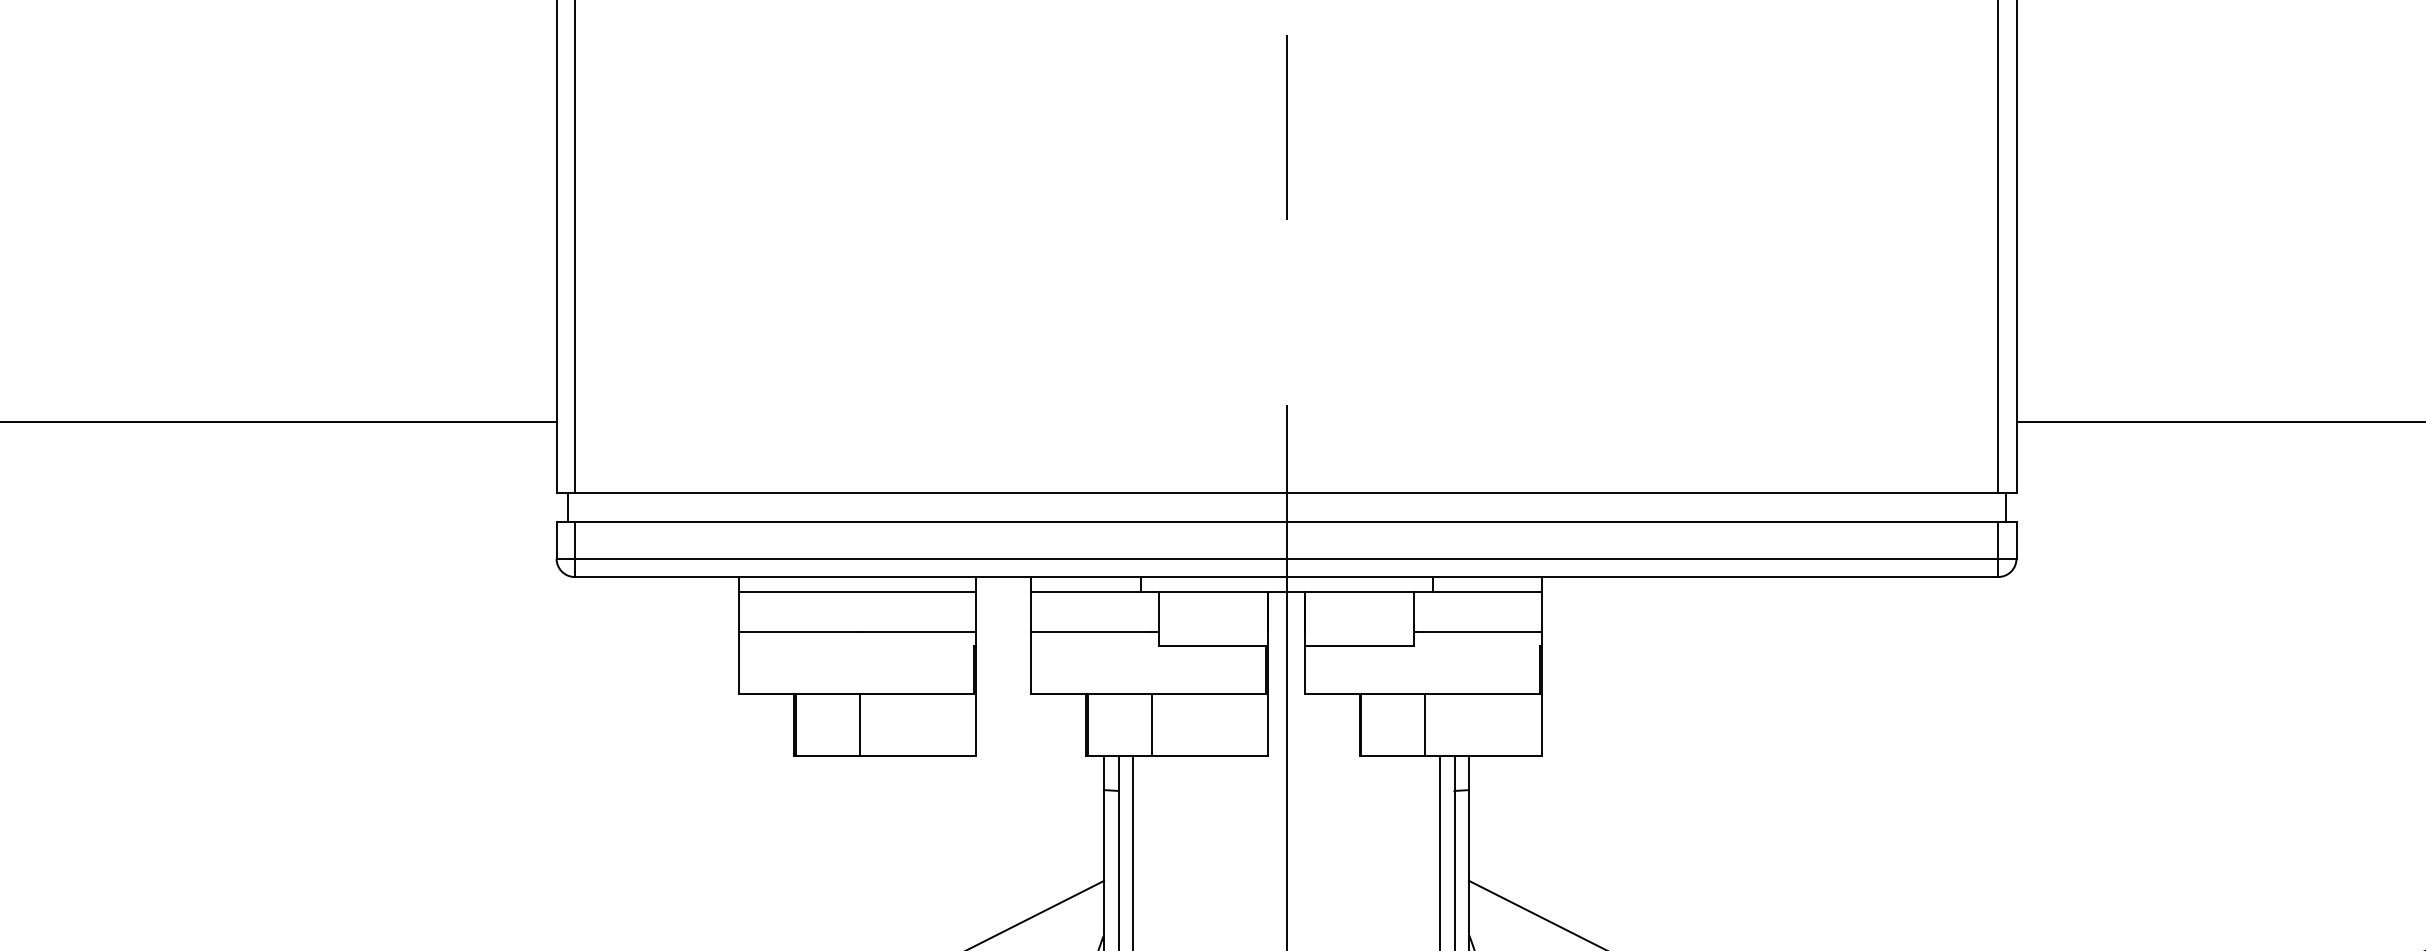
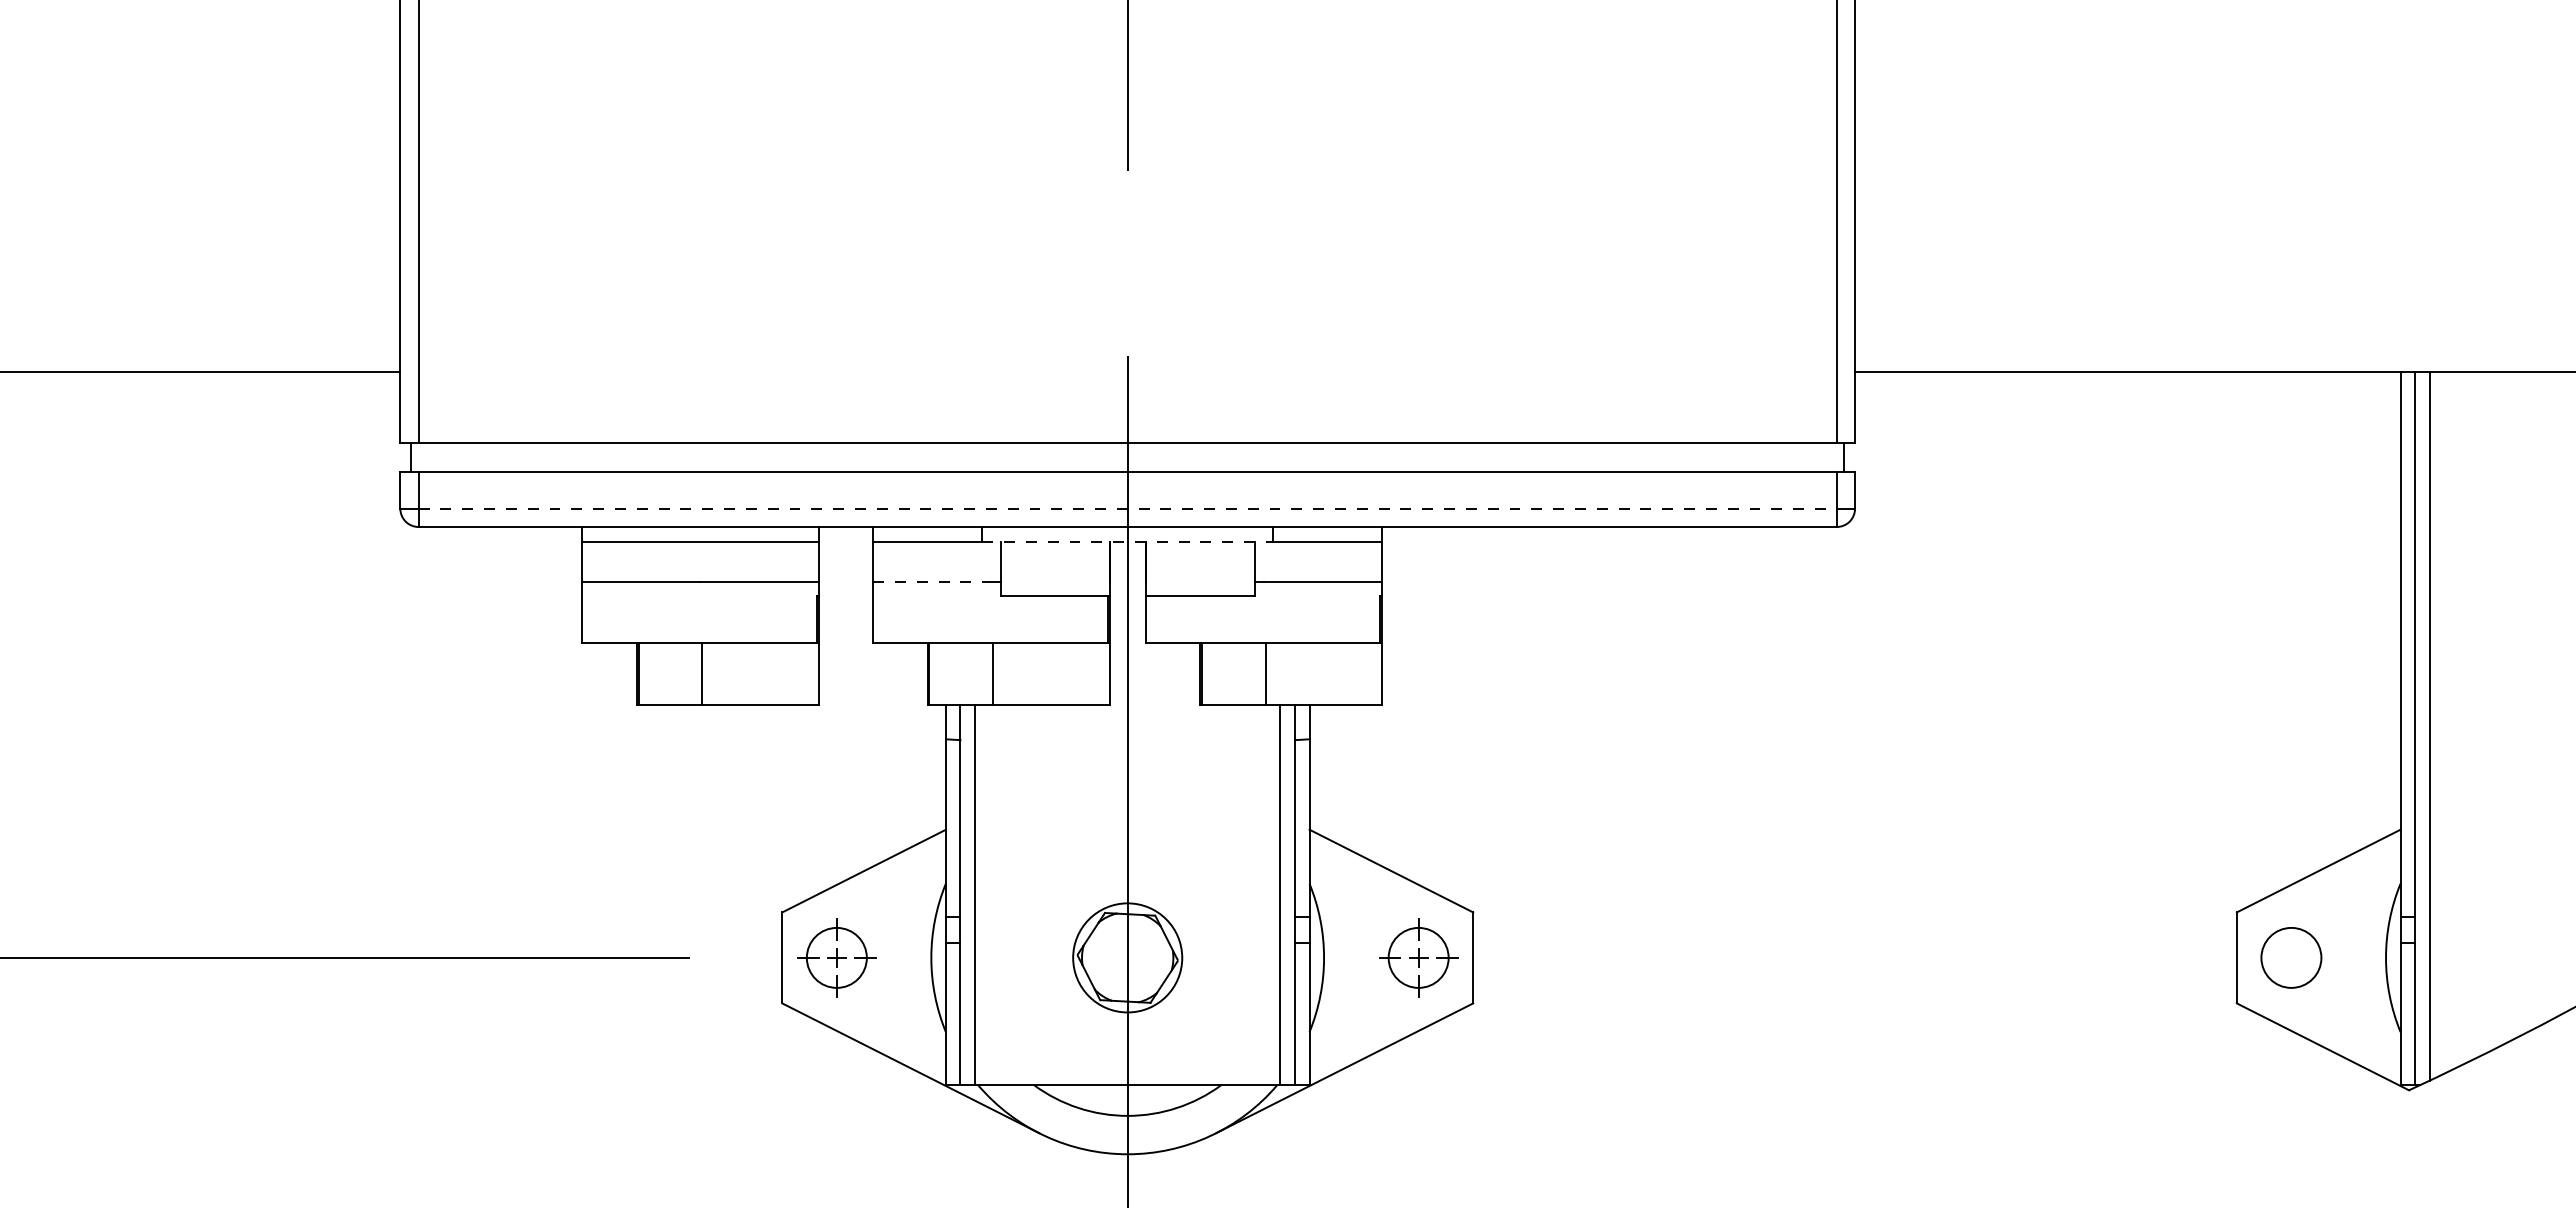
line: (1287, 558) -> (1128, 508), solid -> dashed
line: (1287, 591) -> (1128, 541), solid -> dashed
line: (1090, 631) -> (932, 581), solid -> dashed

